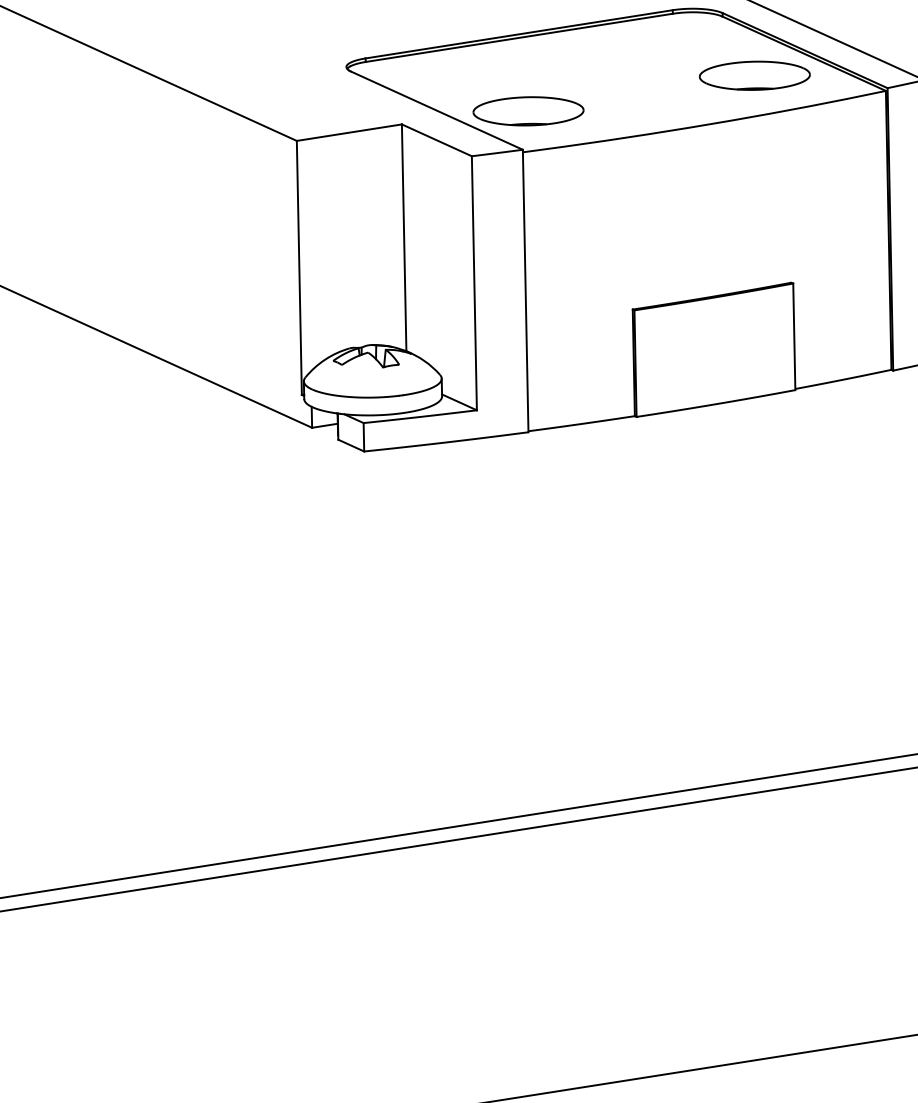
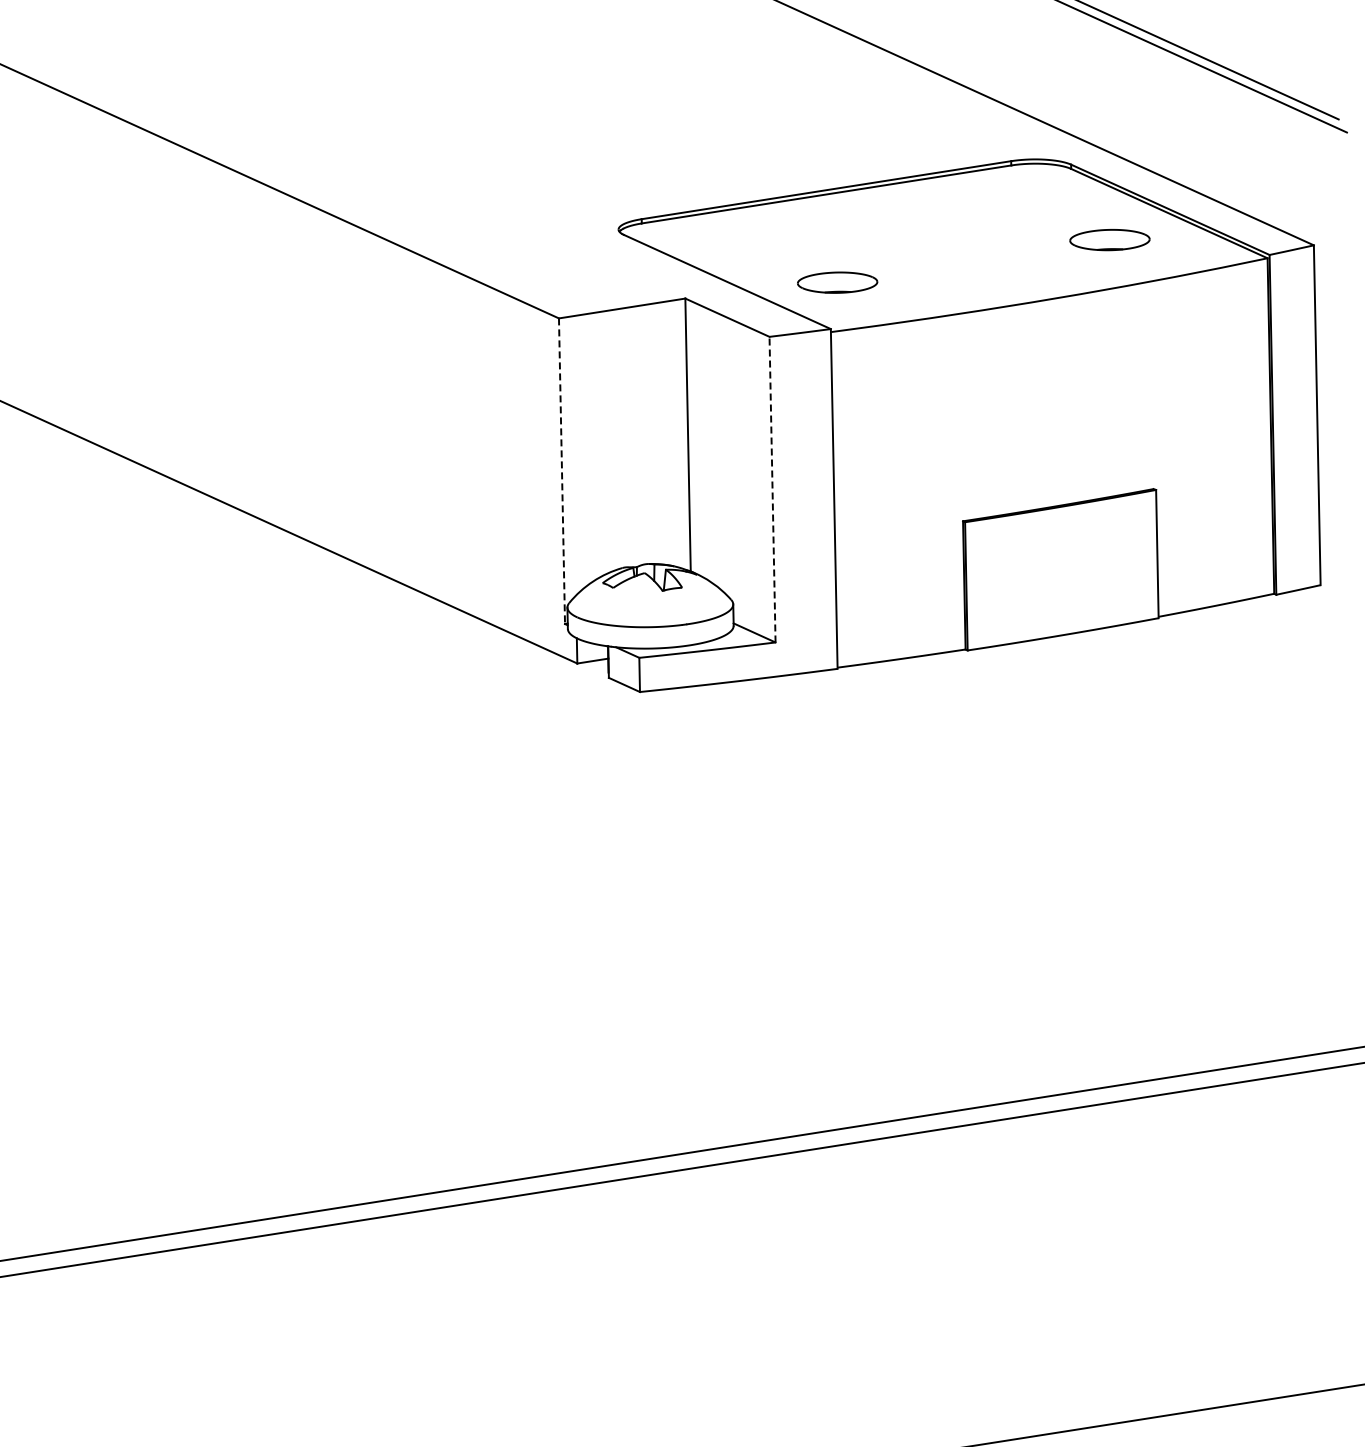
part: (754, 75) -> (1109, 239), size x0.6
part: (528, 111) -> (837, 282), size x0.6
line: (299, 268) -> (562, 471), solid -> dashed
line: (474, 283) -> (772, 489), solid -> dashed

